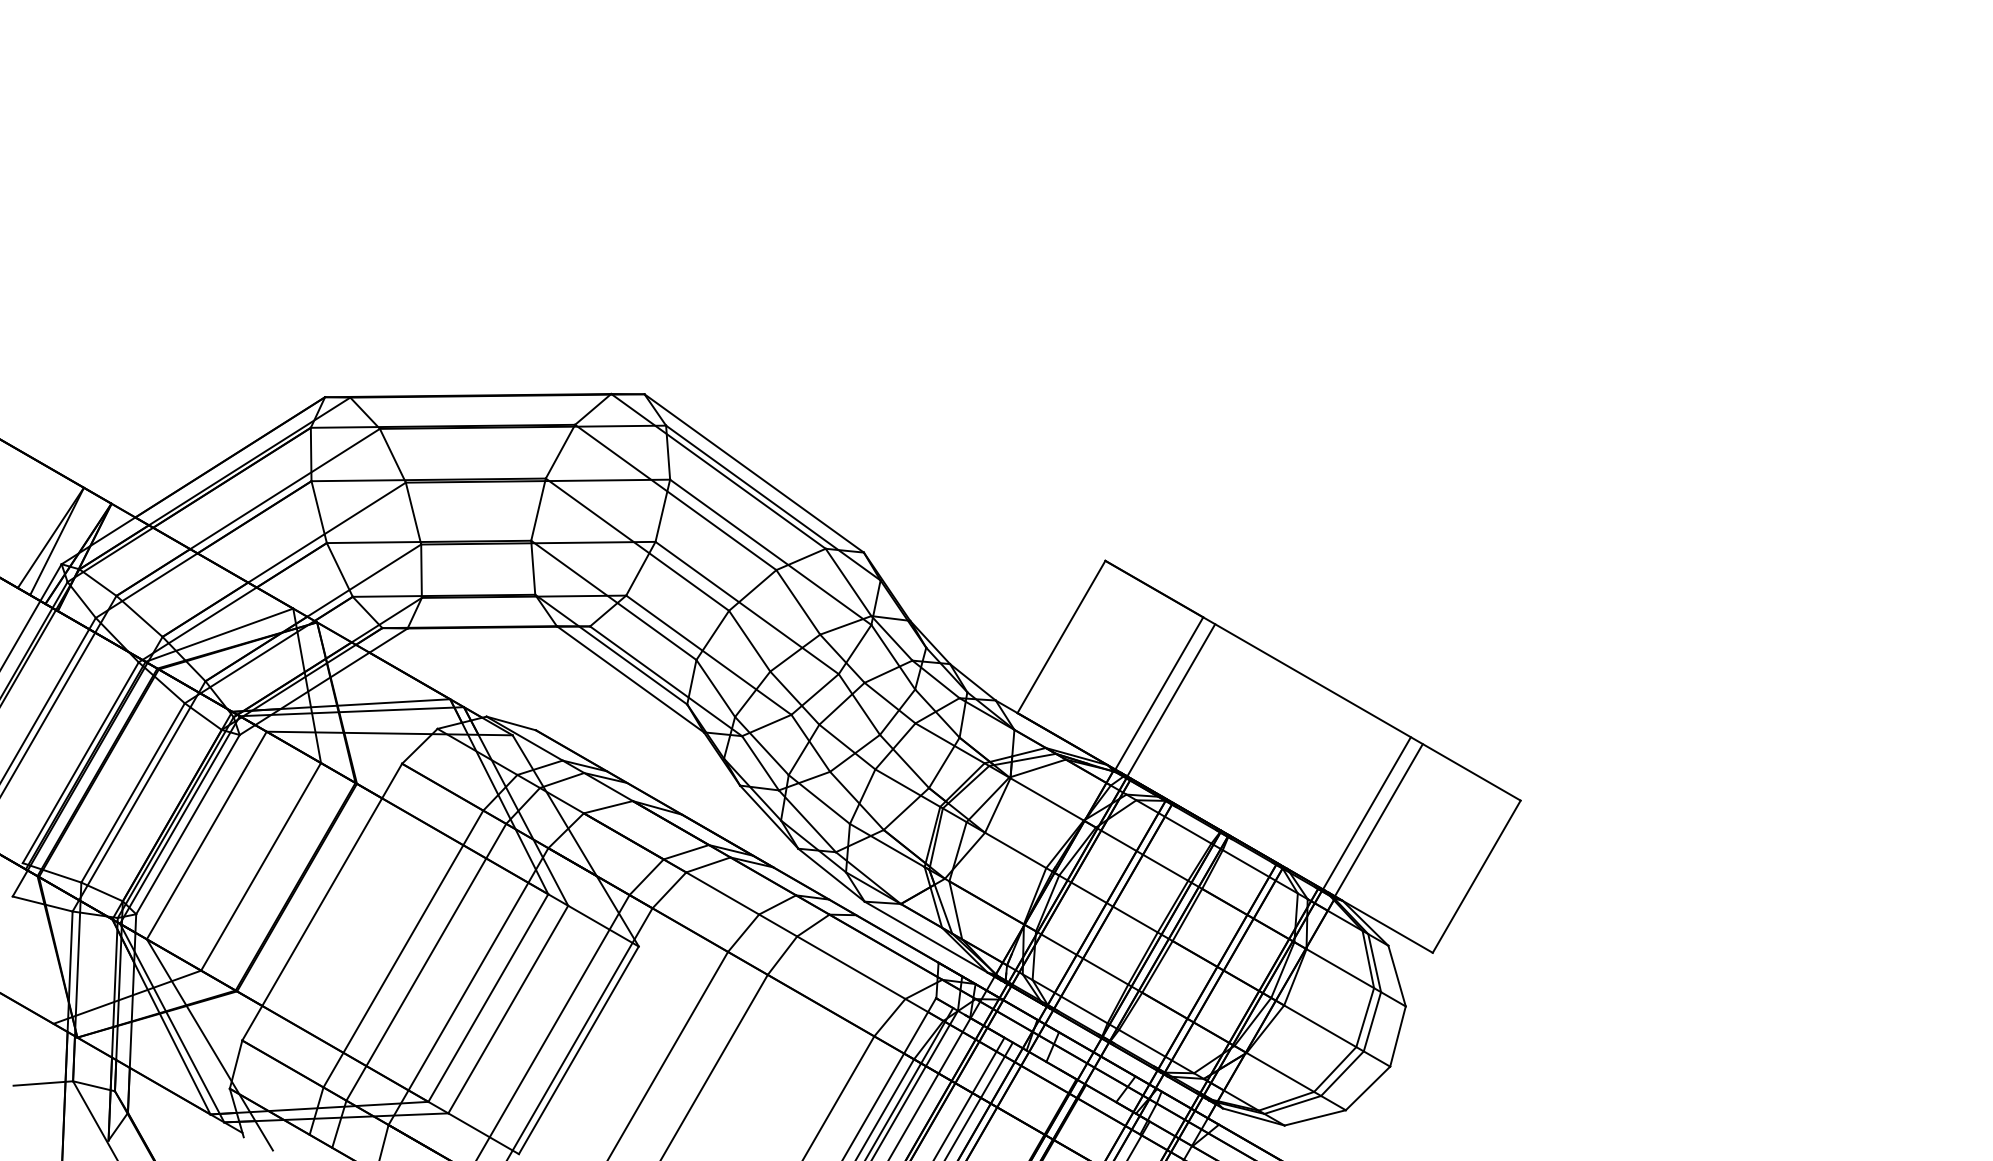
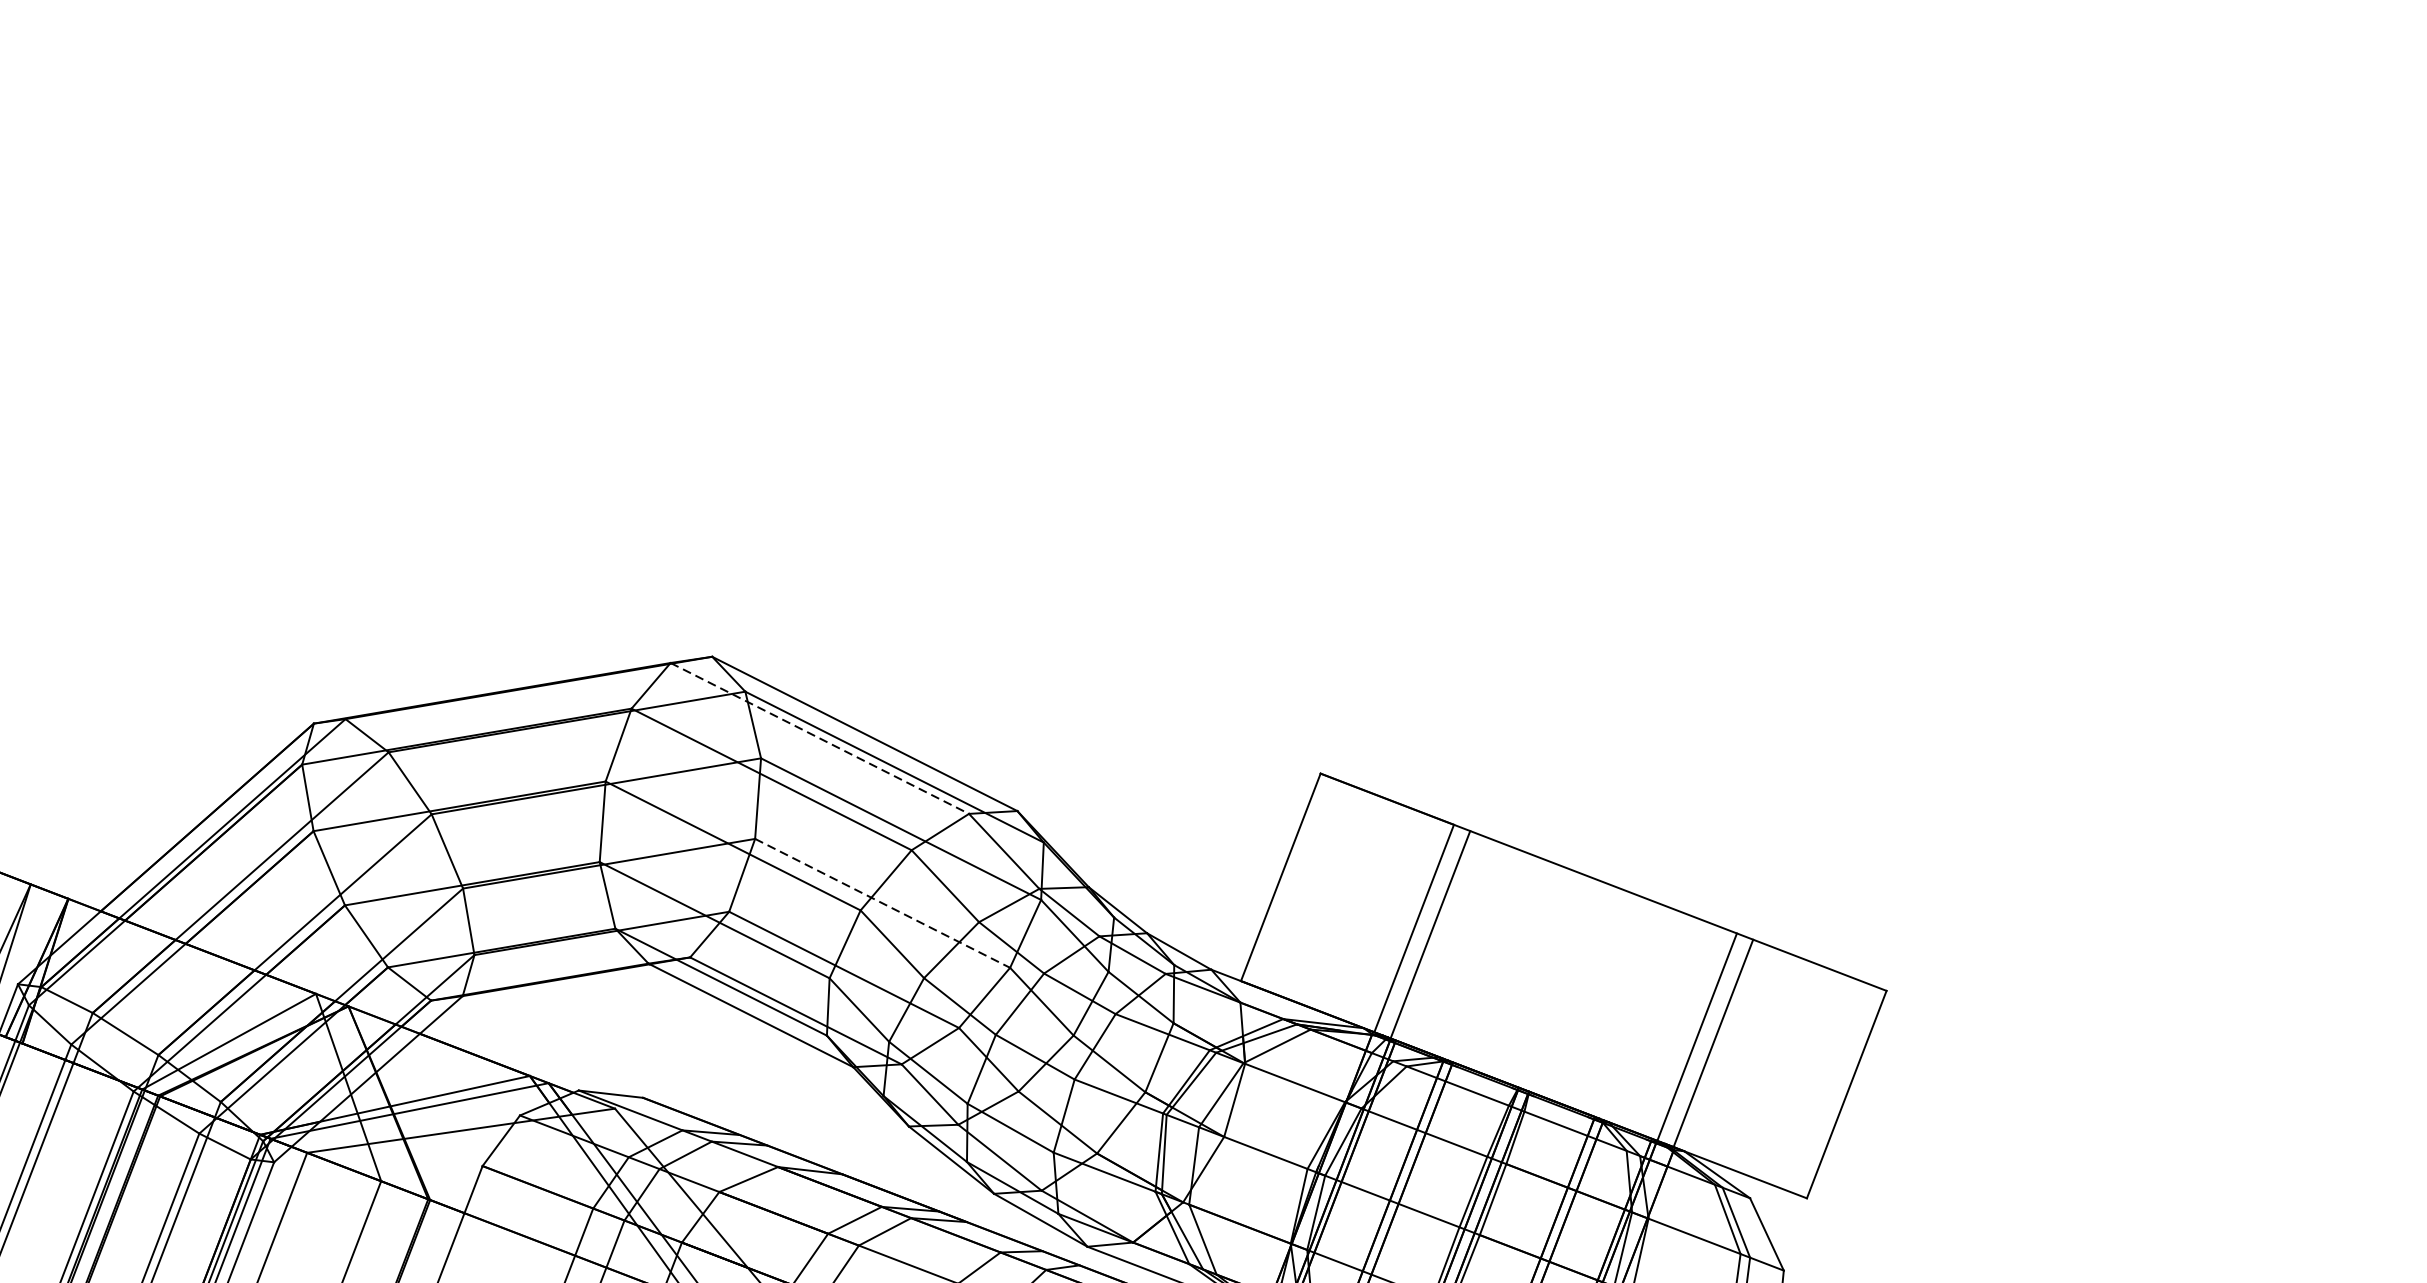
line: (718, 471) -> (819, 738), solid -> dashed
line: (747, 608) -> (883, 903), solid -> dashed

